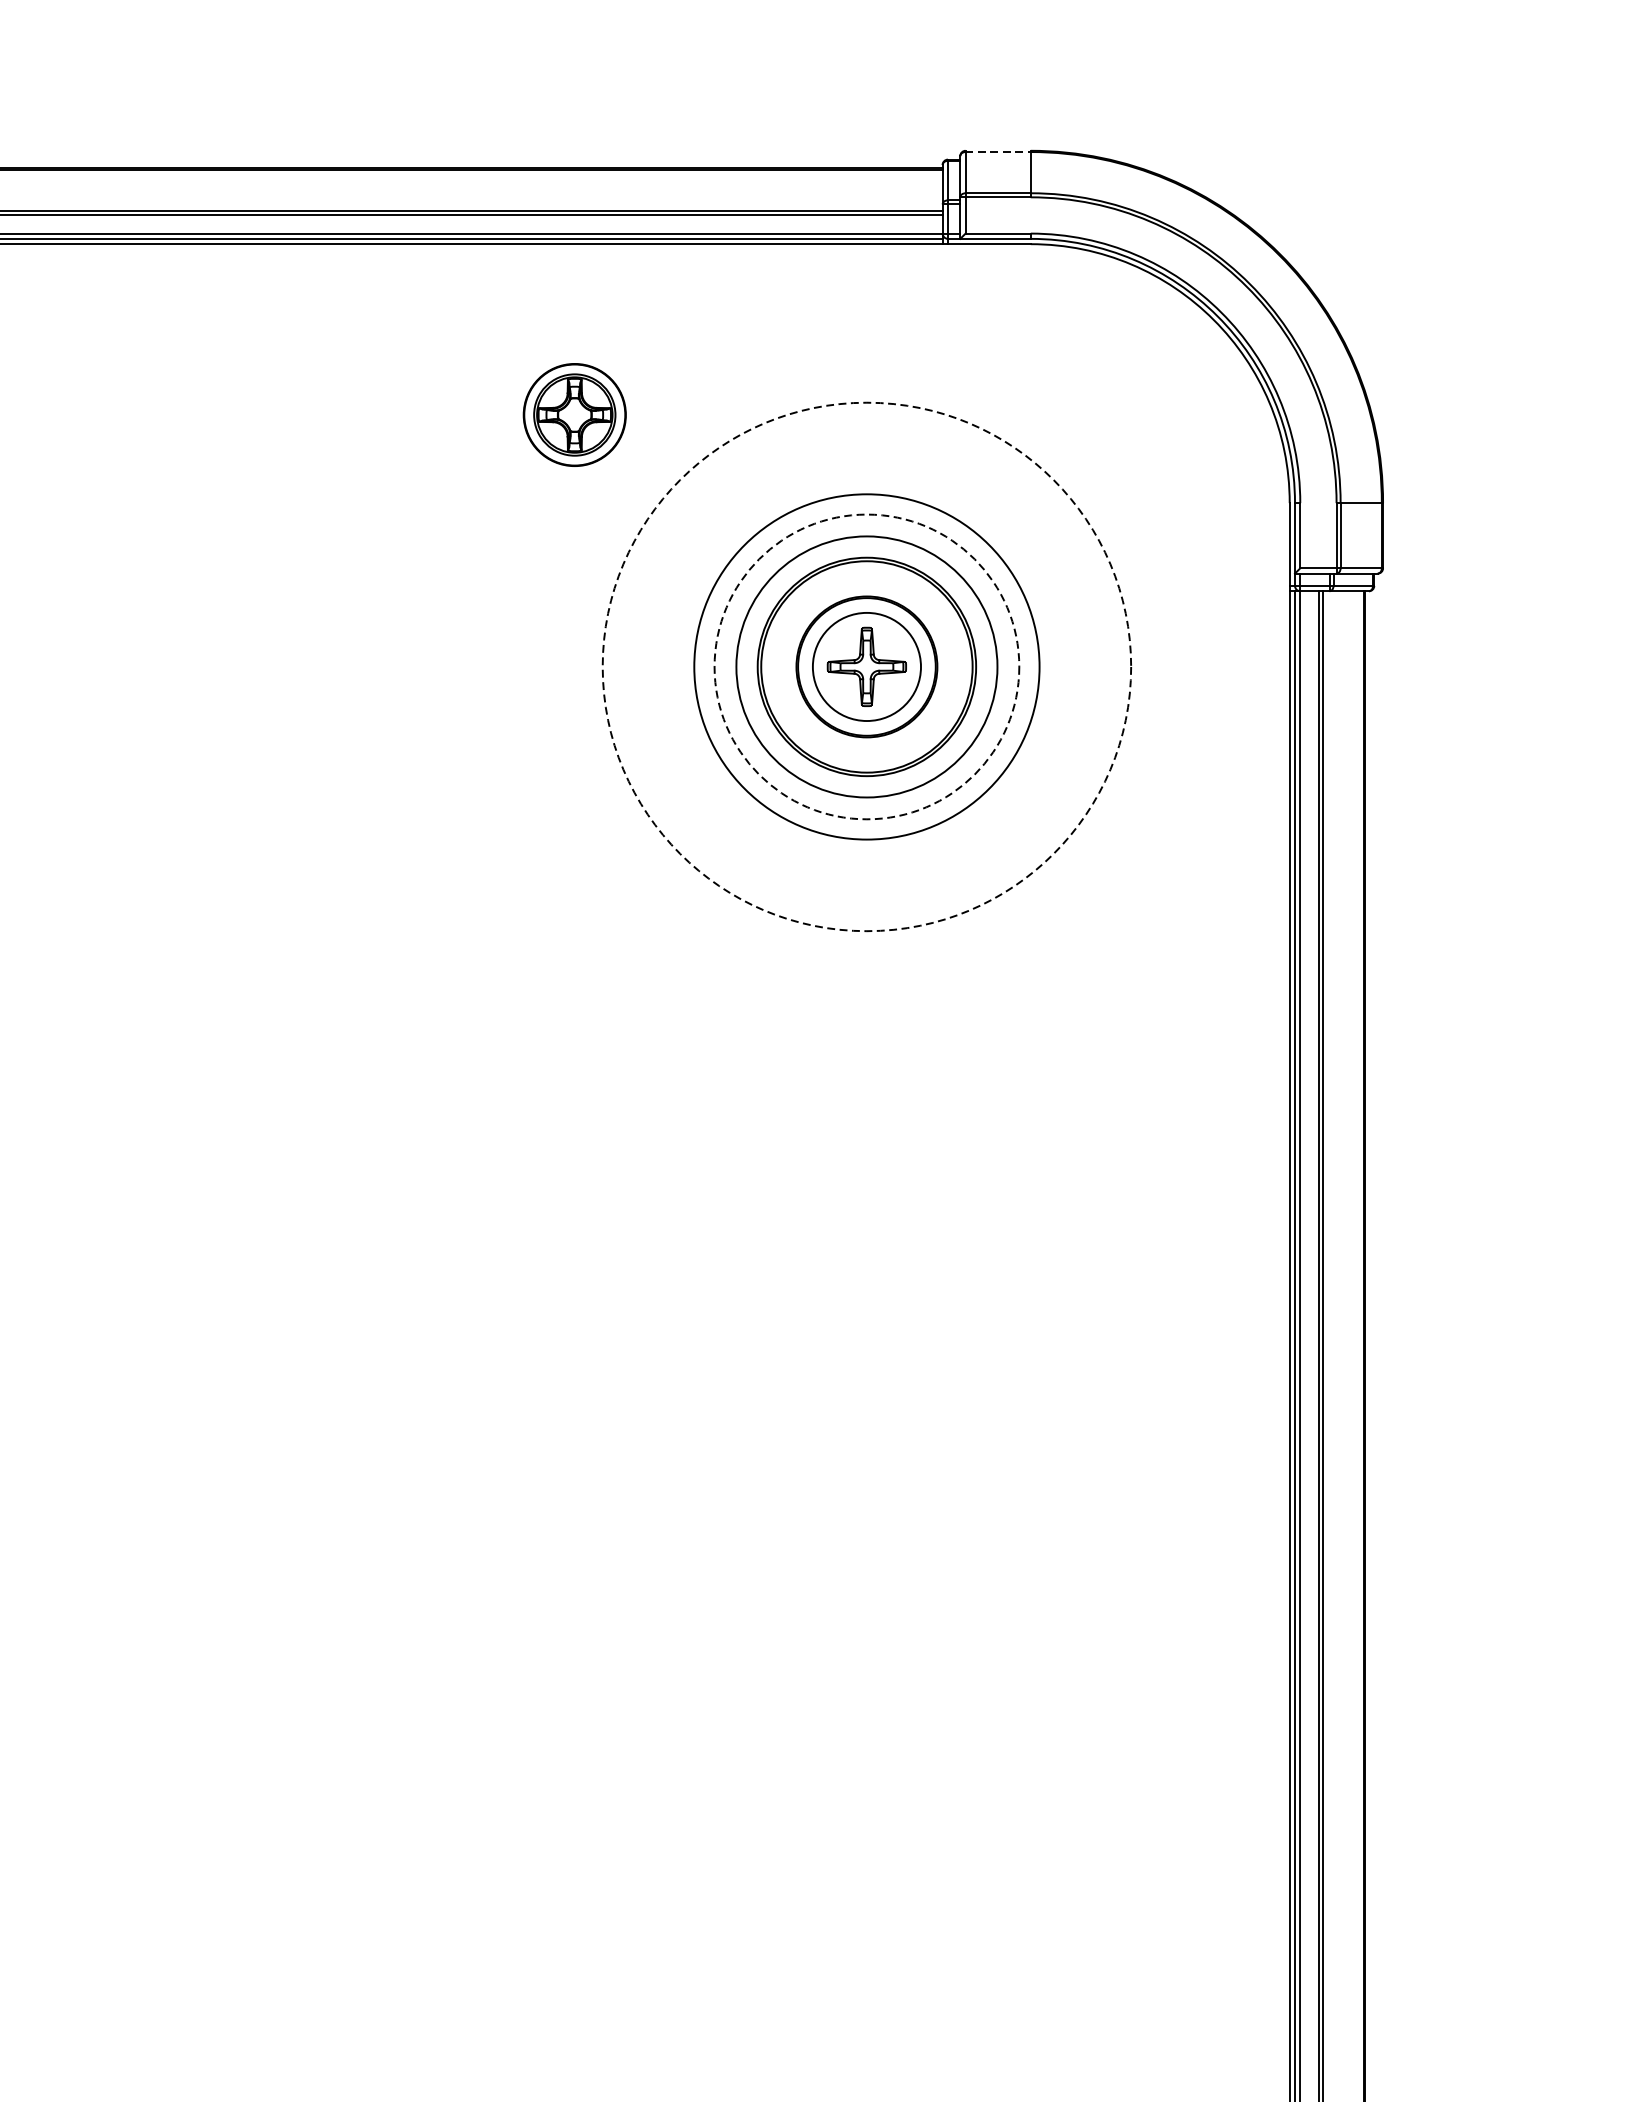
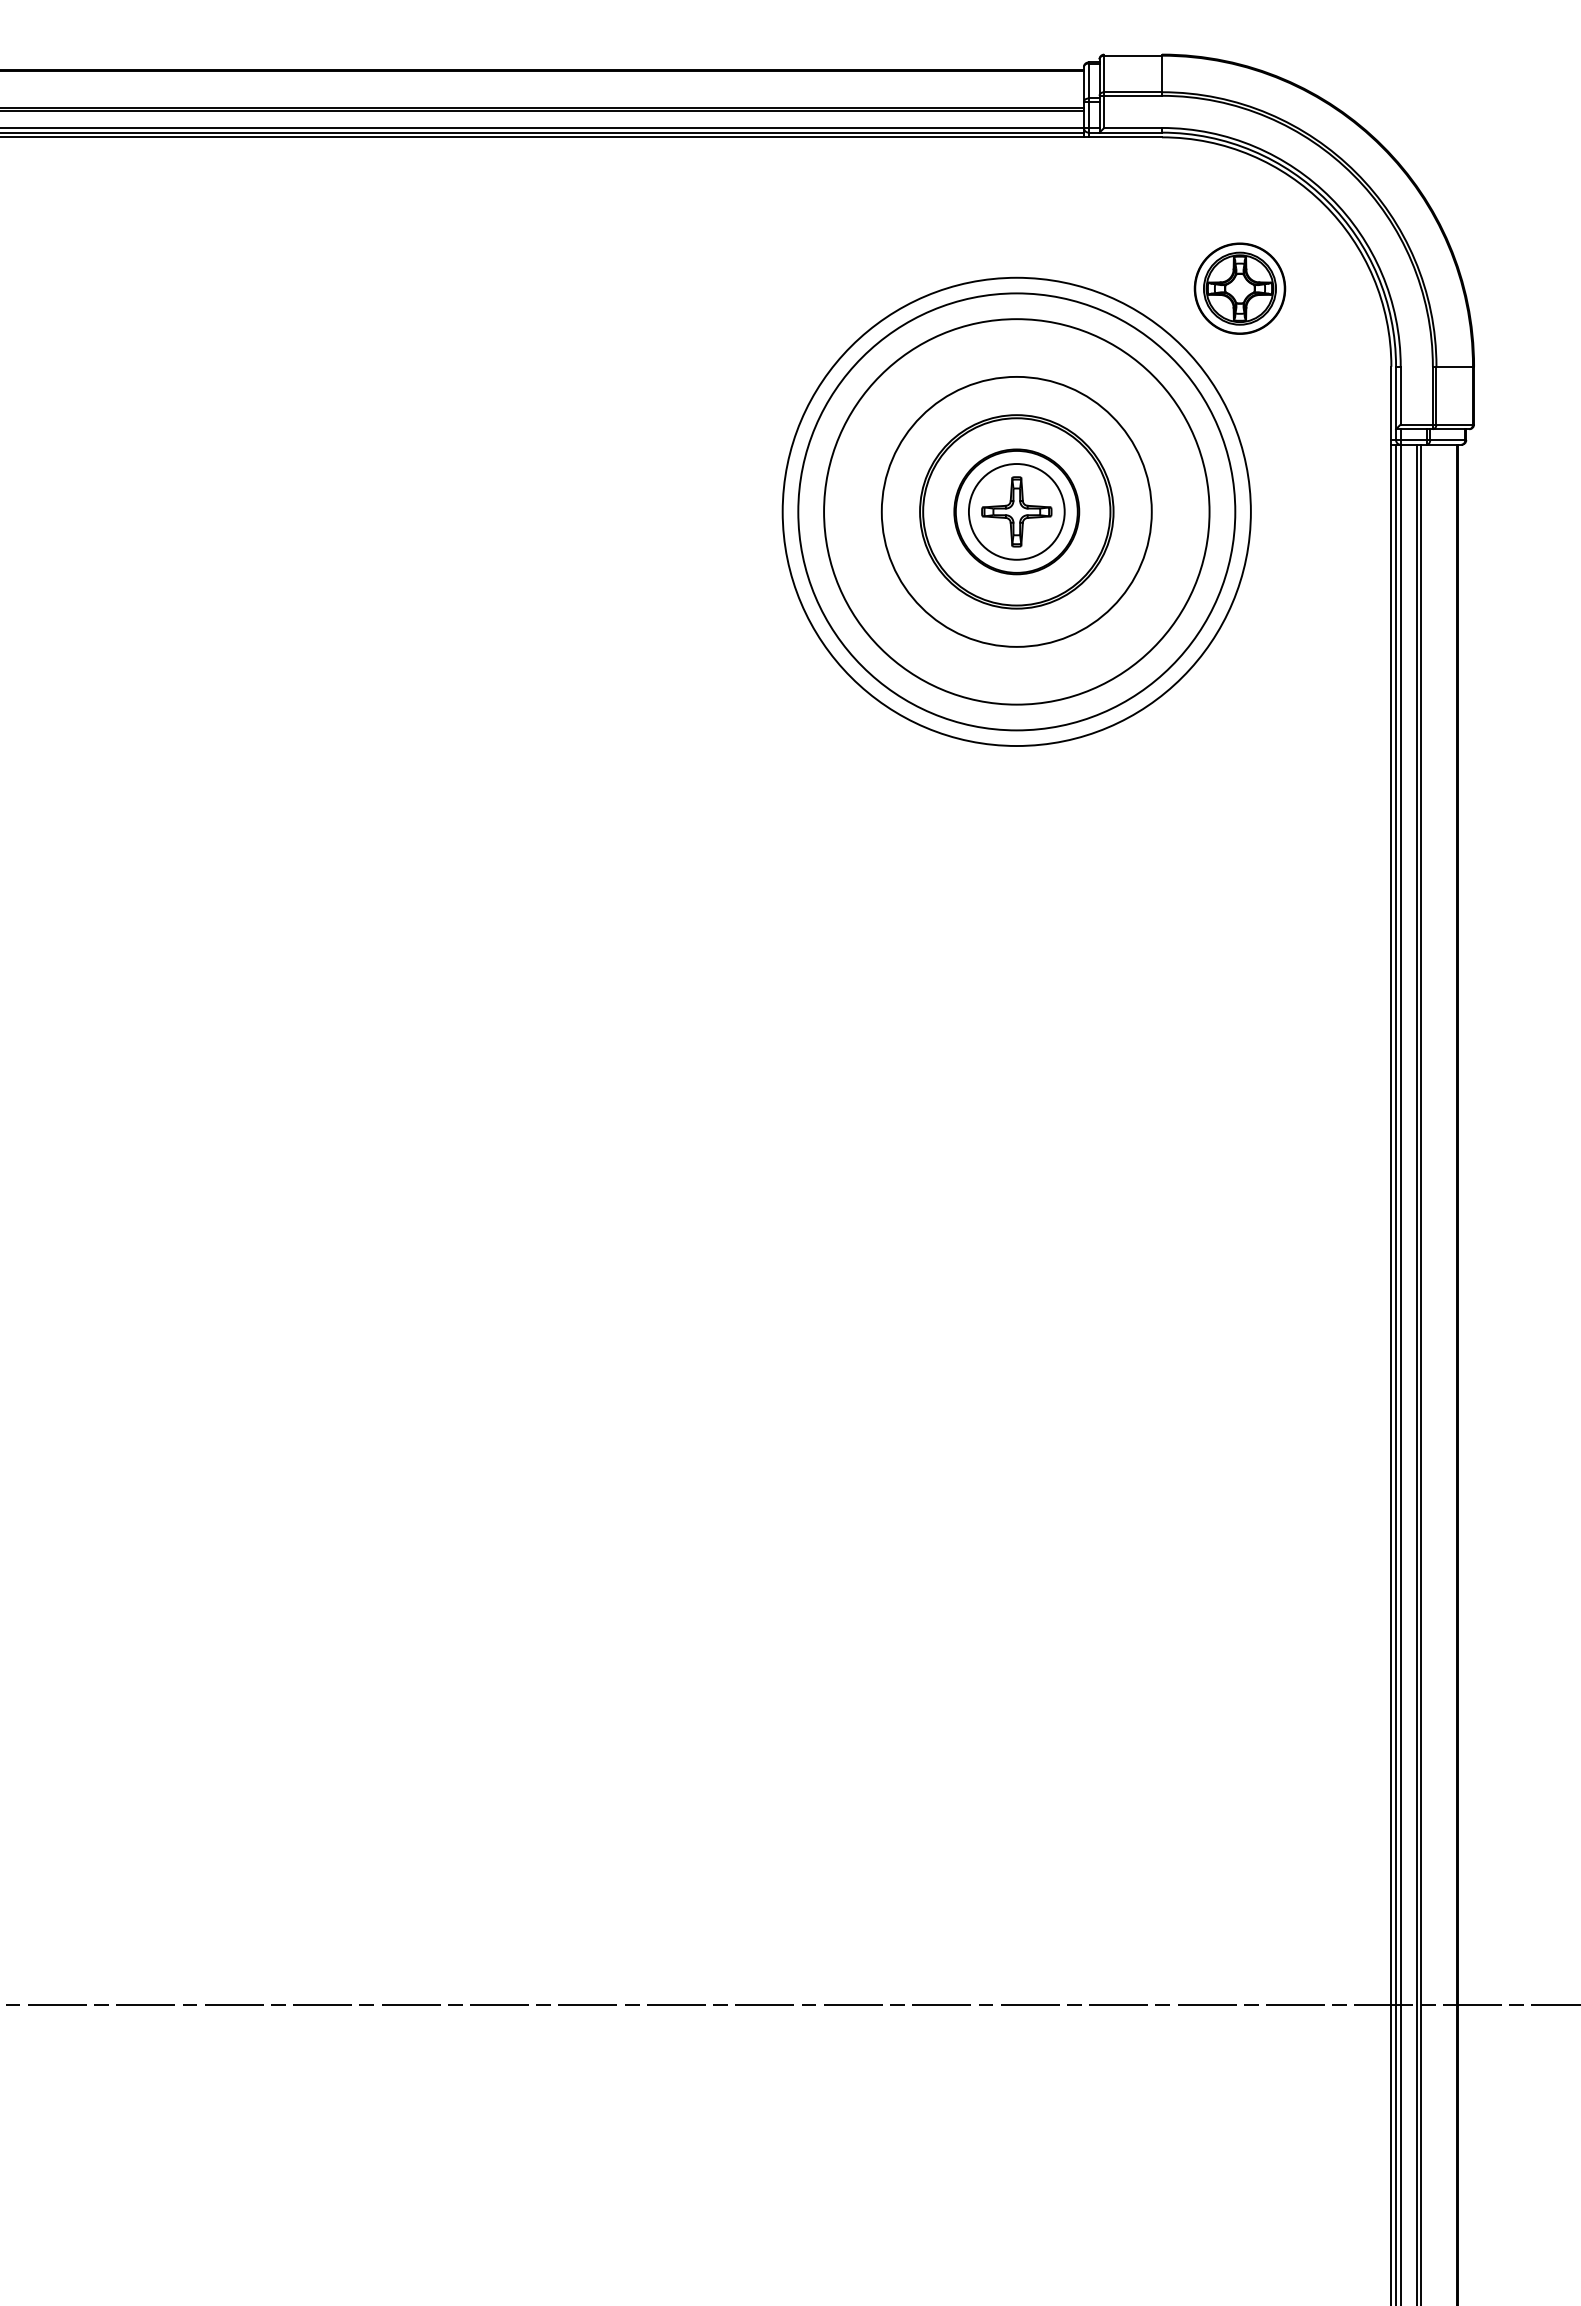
line: (998, 151) -> (1133, 55), dashed -> solid
part: (574, 414) -> (1239, 288), moved
circle: (866, 666) -> (1016, 511), dashed -> solid
circle: (866, 666) -> (1016, 511), dashed -> solid
circle: (866, 666) -> (1016, 511), size x1.43
circle: (866, 666) -> (1016, 511), size x1.67

